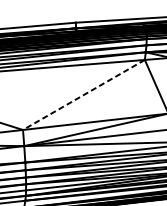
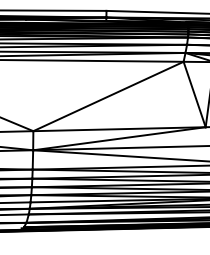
line: (83, 94) -> (108, 96), dashed -> solid

